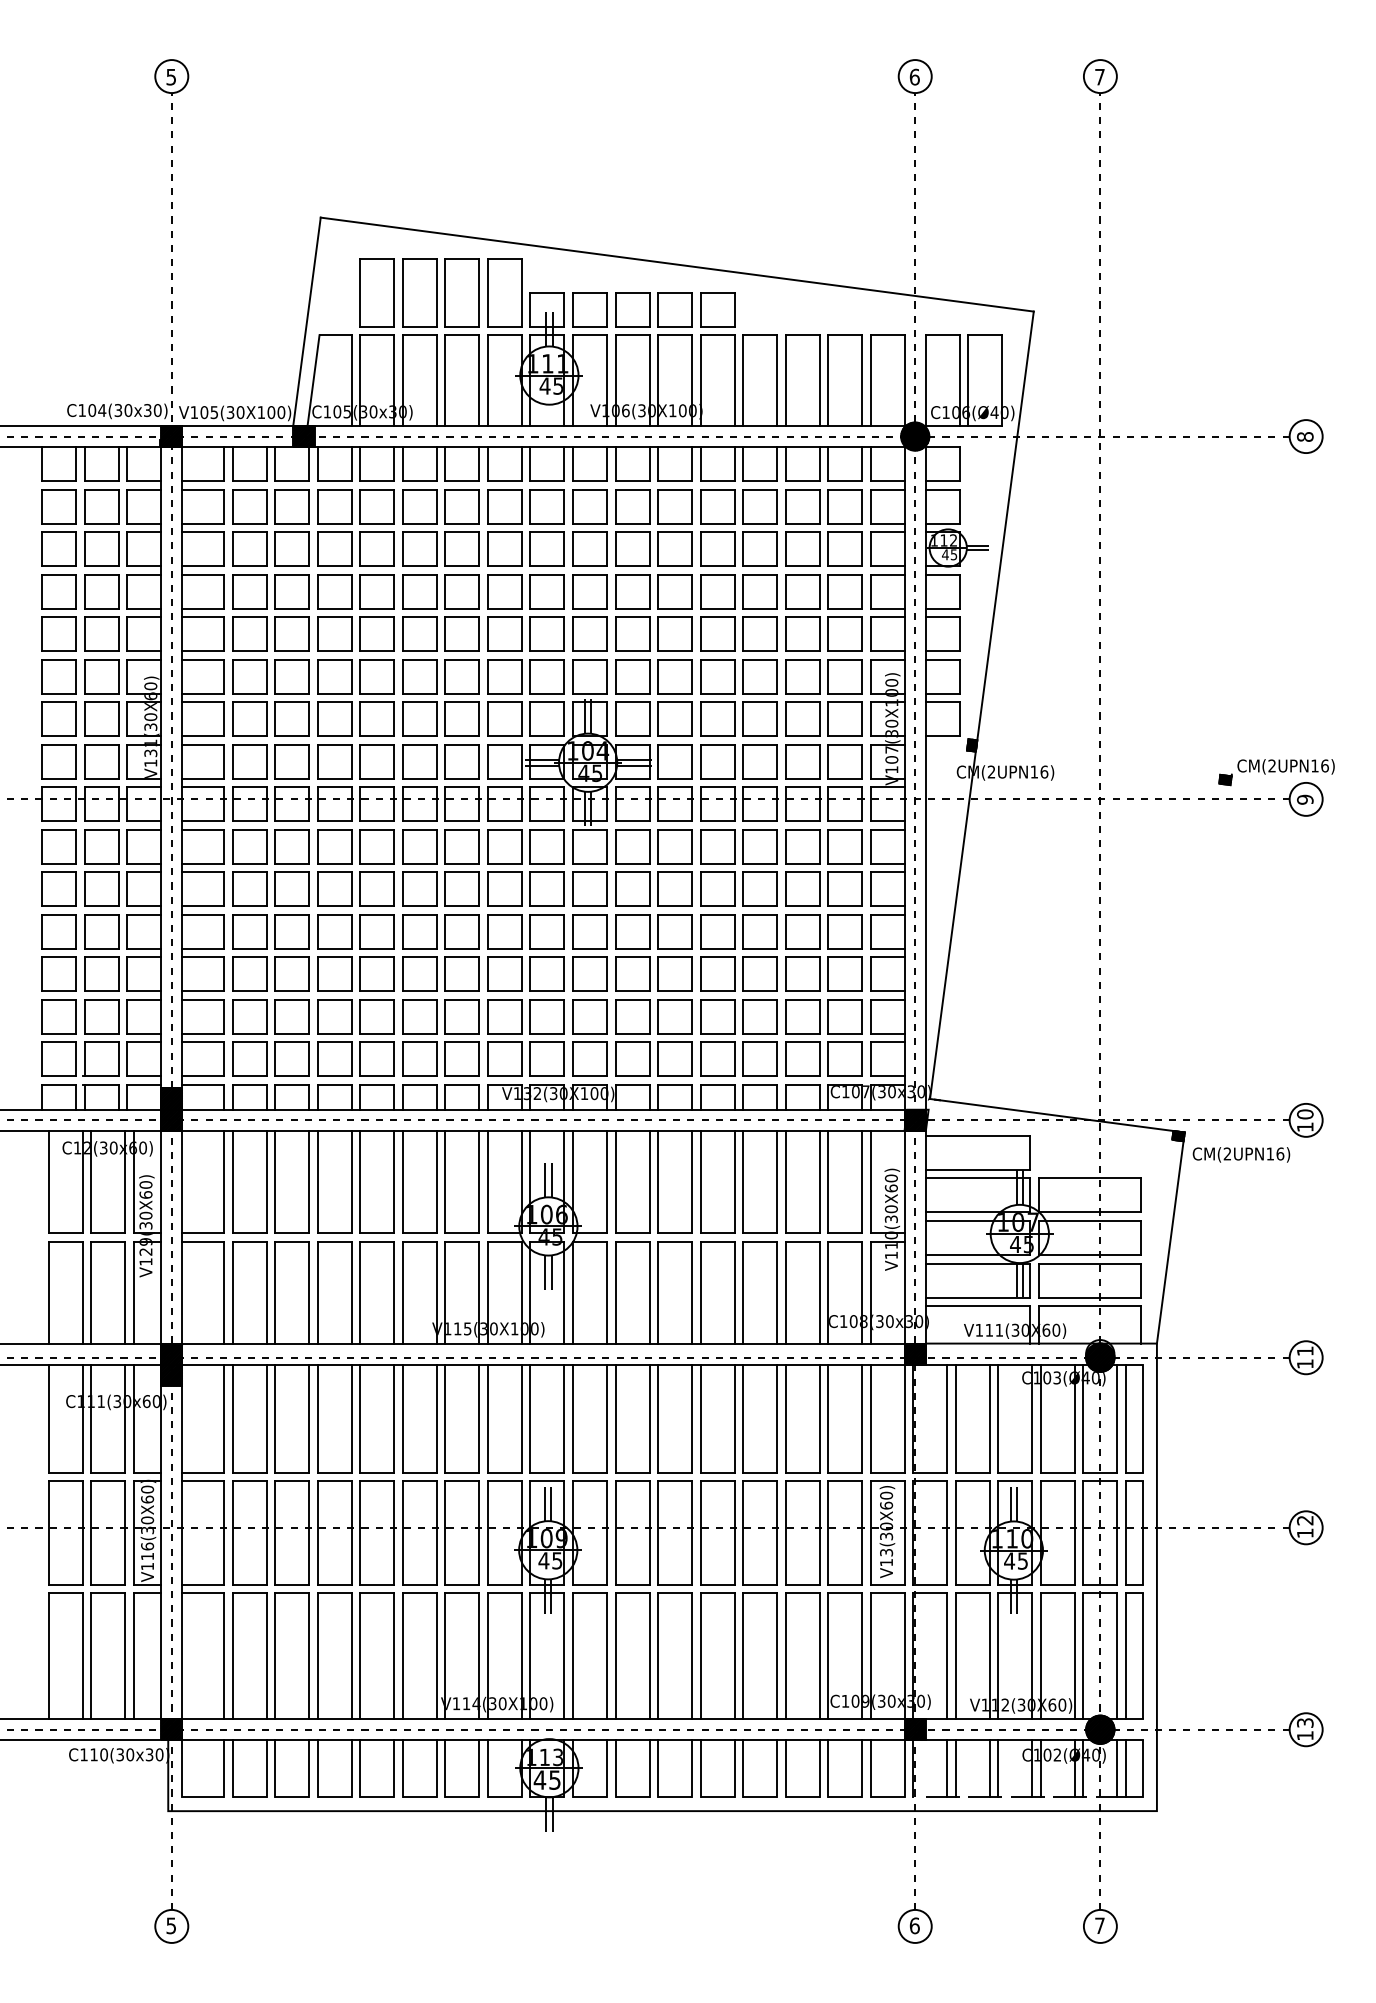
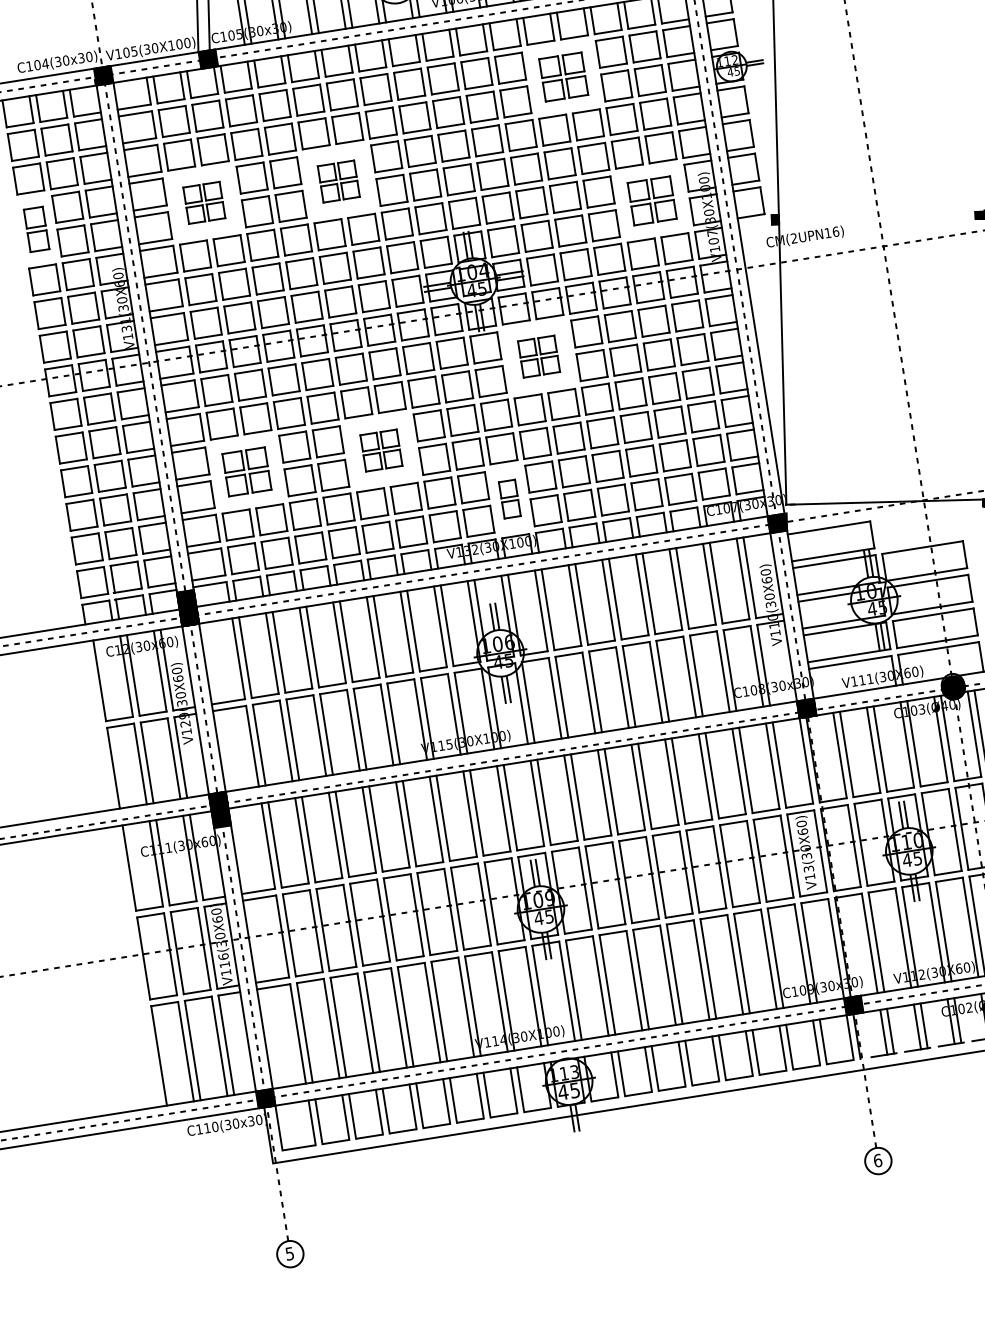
part: (738, 527) -> (563, 76), size x0.7
part: (58, 612) -> (36, 229), size x0.7
part: (270, 612) -> (203, 202), size x0.6
part: (440, 612) -> (338, 181), size x0.6
part: (823, 697) -> (651, 200), size x0.7
part: (653, 867) -> (538, 356), size x0.6
part: (270, 952) -> (246, 471), size x0.7
part: (440, 952) -> (380, 450), size x0.6
part: (589, 1037) -> (509, 498), size x0.6

